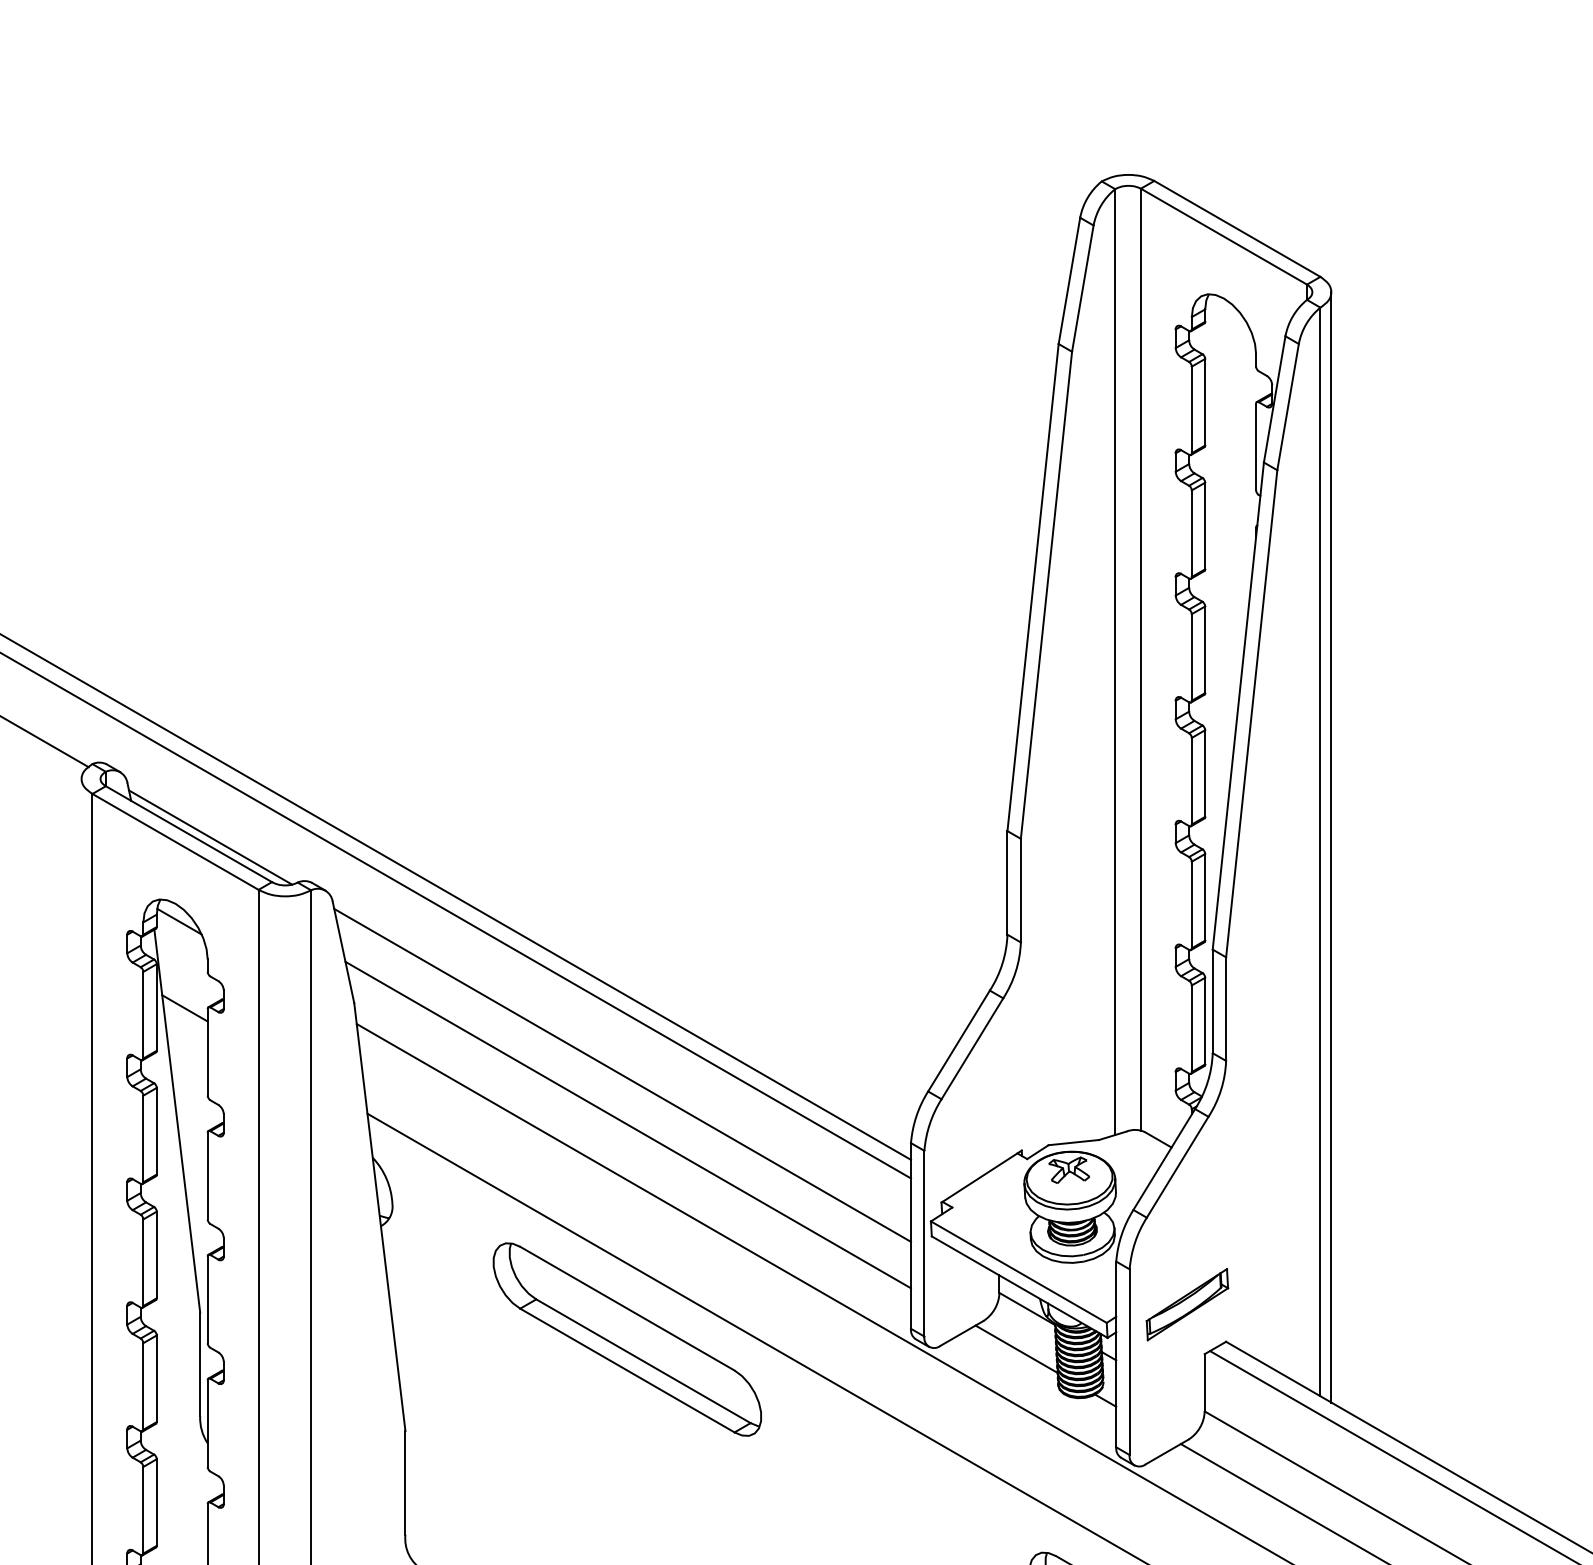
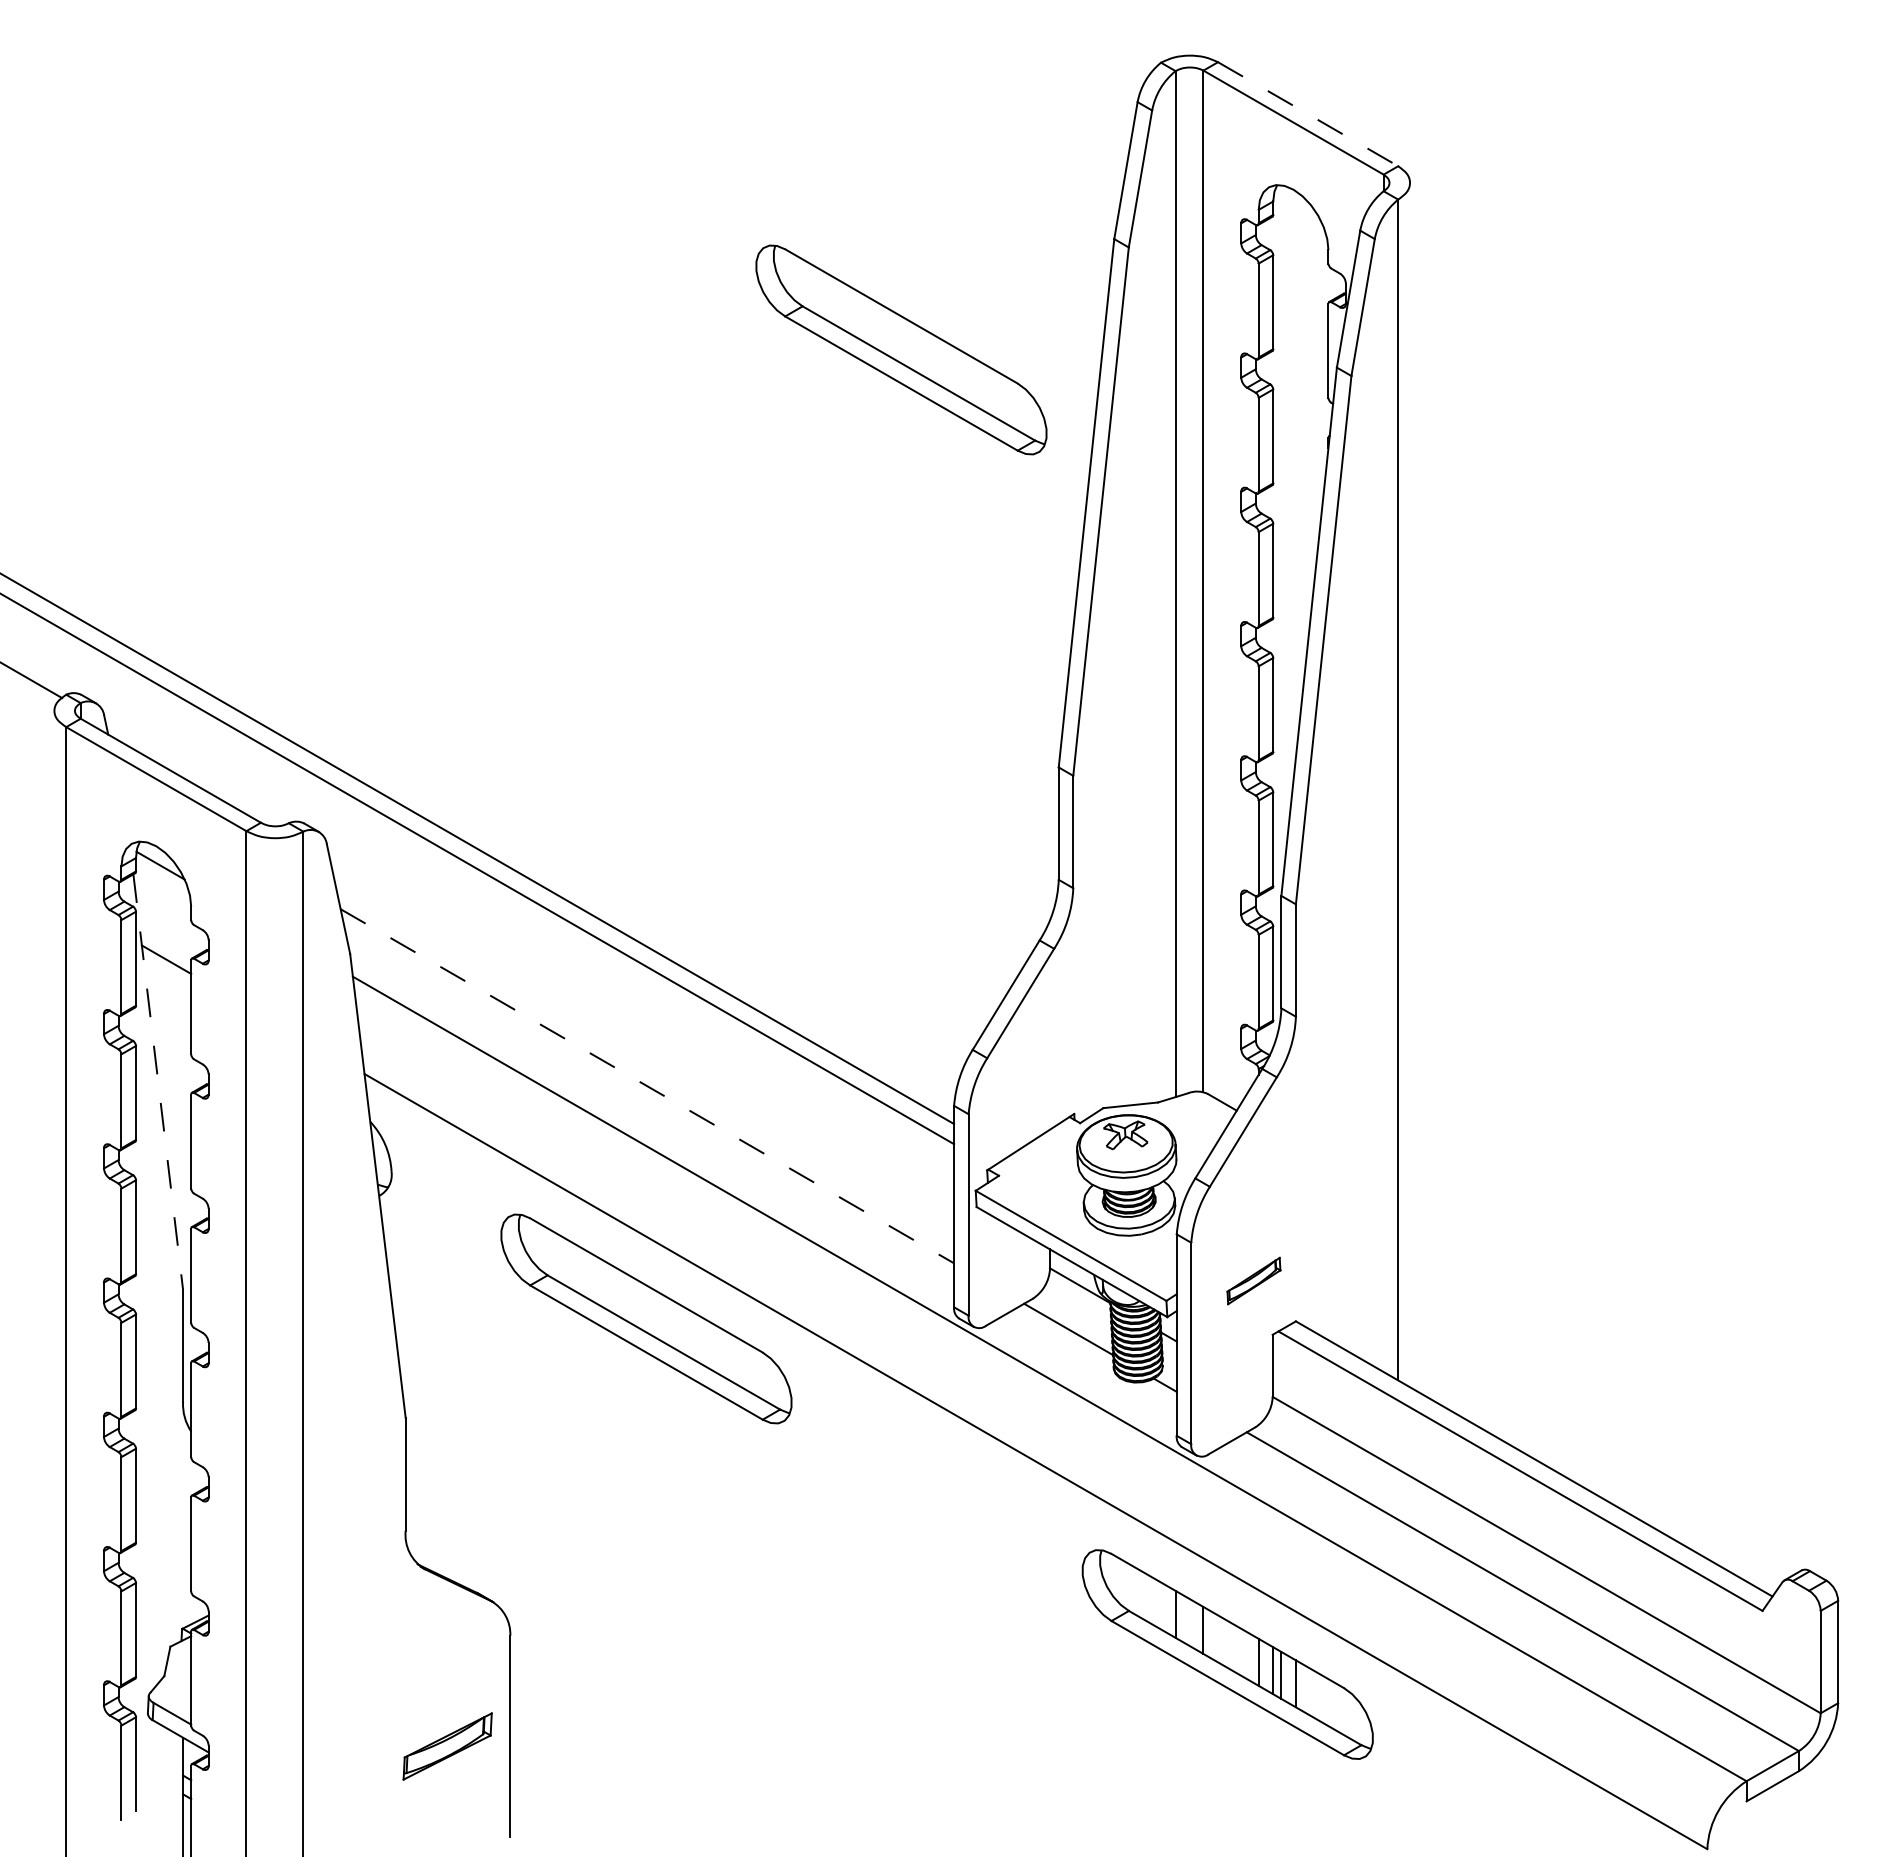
line: (1237, 229) -> (1308, 114), solid -> dashed
part: (862, 445) -> (901, 349), added
line: (209, 837) -> (193, 774), removed
line: (1331, 846) -> (1410, 784), removed
line: (622, 1075) -> (641, 1032), removed
line: (177, 1121) -> (158, 1082), solid -> dashed
line: (628, 1125) -> (647, 1086), solid -> dashed
part: (1187, 1304) -> (1253, 1280), size x0.6

